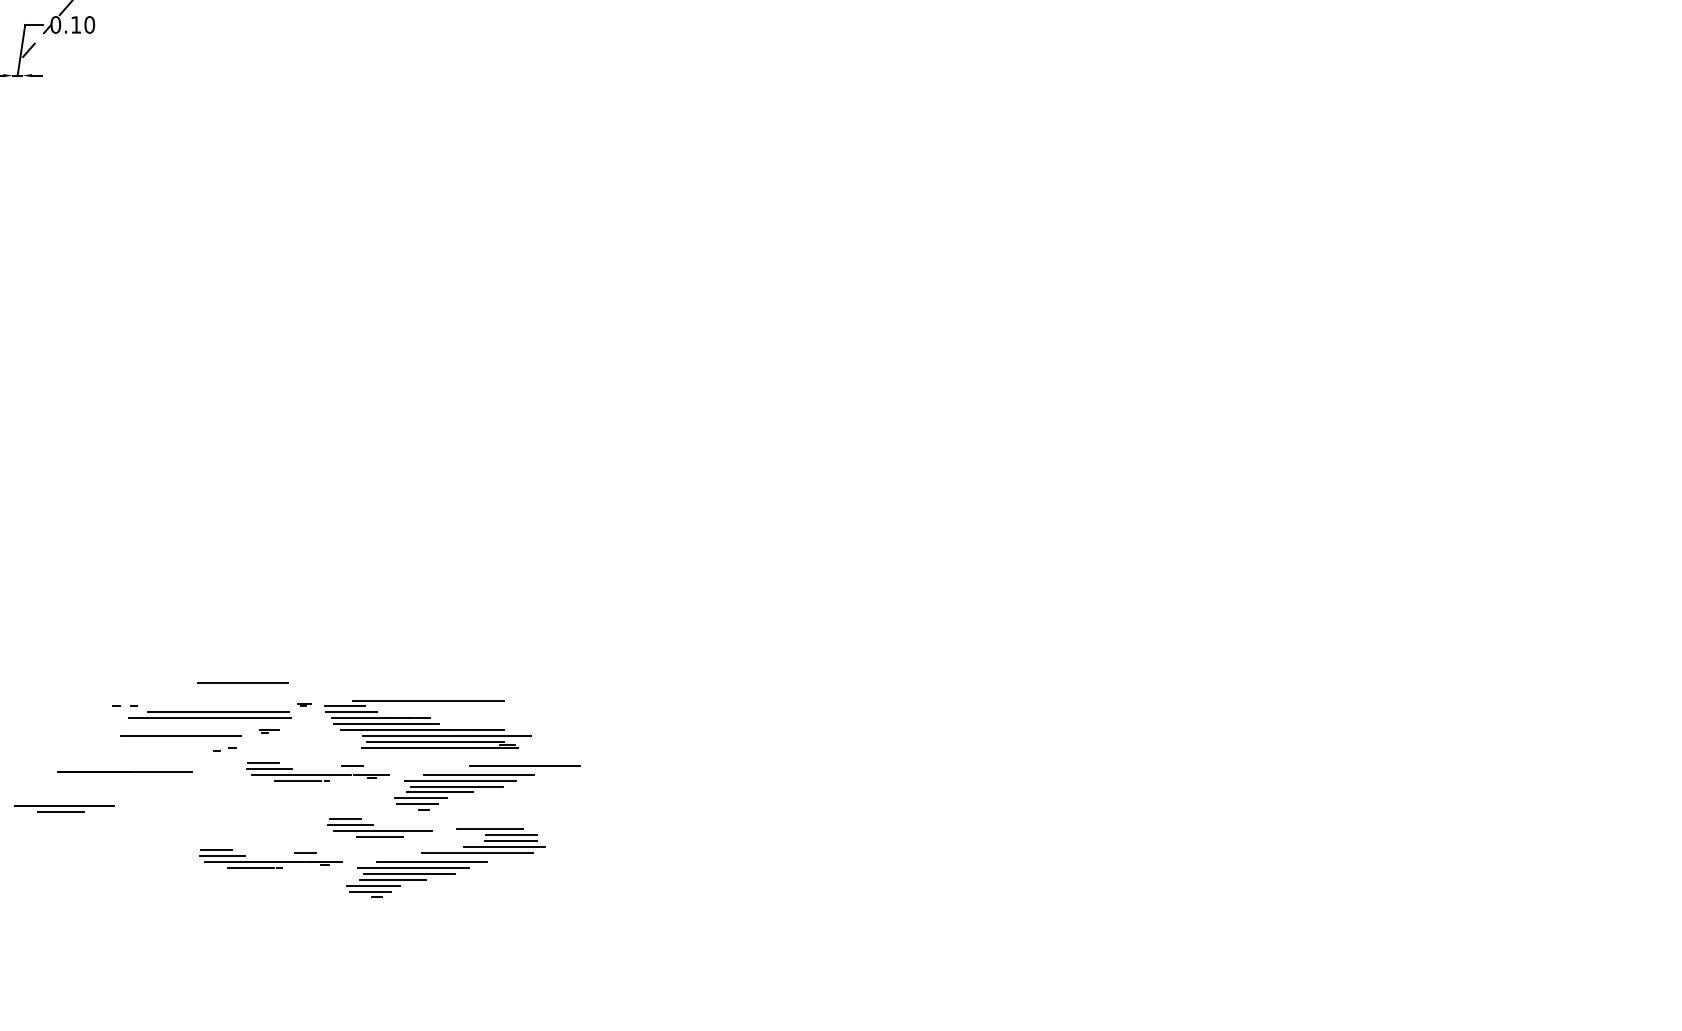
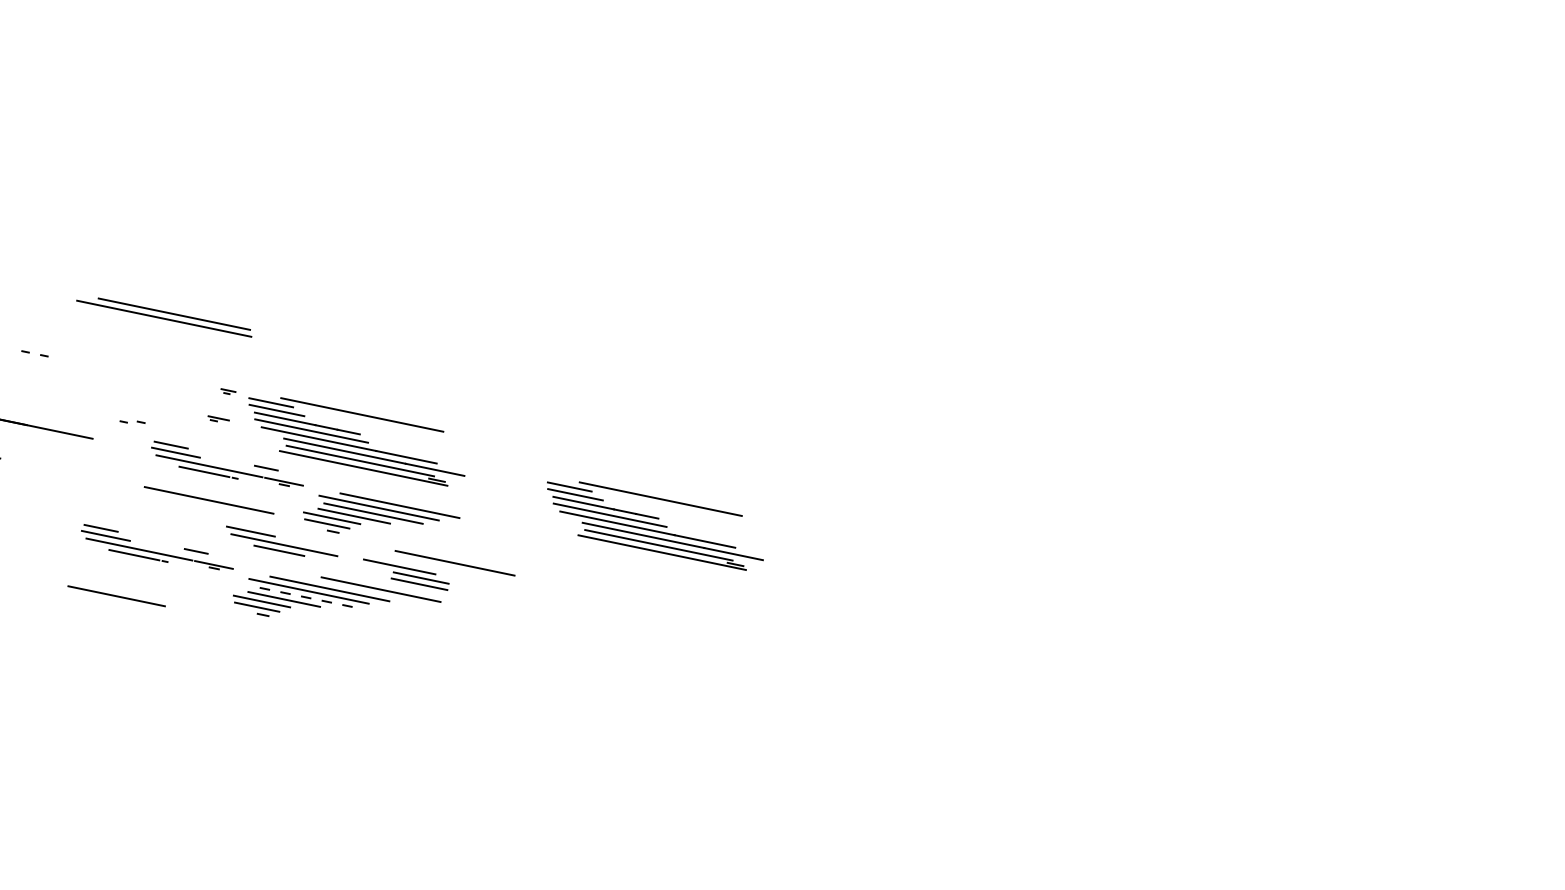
line: (242, 682) -> (116, 595), moved
part: (209, 714) -> (164, 314), moved
part: (269, 731) -> (218, 419), moved
line: (180, 735) -> (209, 499), moved
part: (709, 744) -> (654, 524), added
line: (524, 765) -> (454, 562), moved
line: (344, 819) -> (245, 524), removed
line: (504, 847) -> (411, 589), removed
line: (409, 873) -> (303, 596), solid -> dashed

